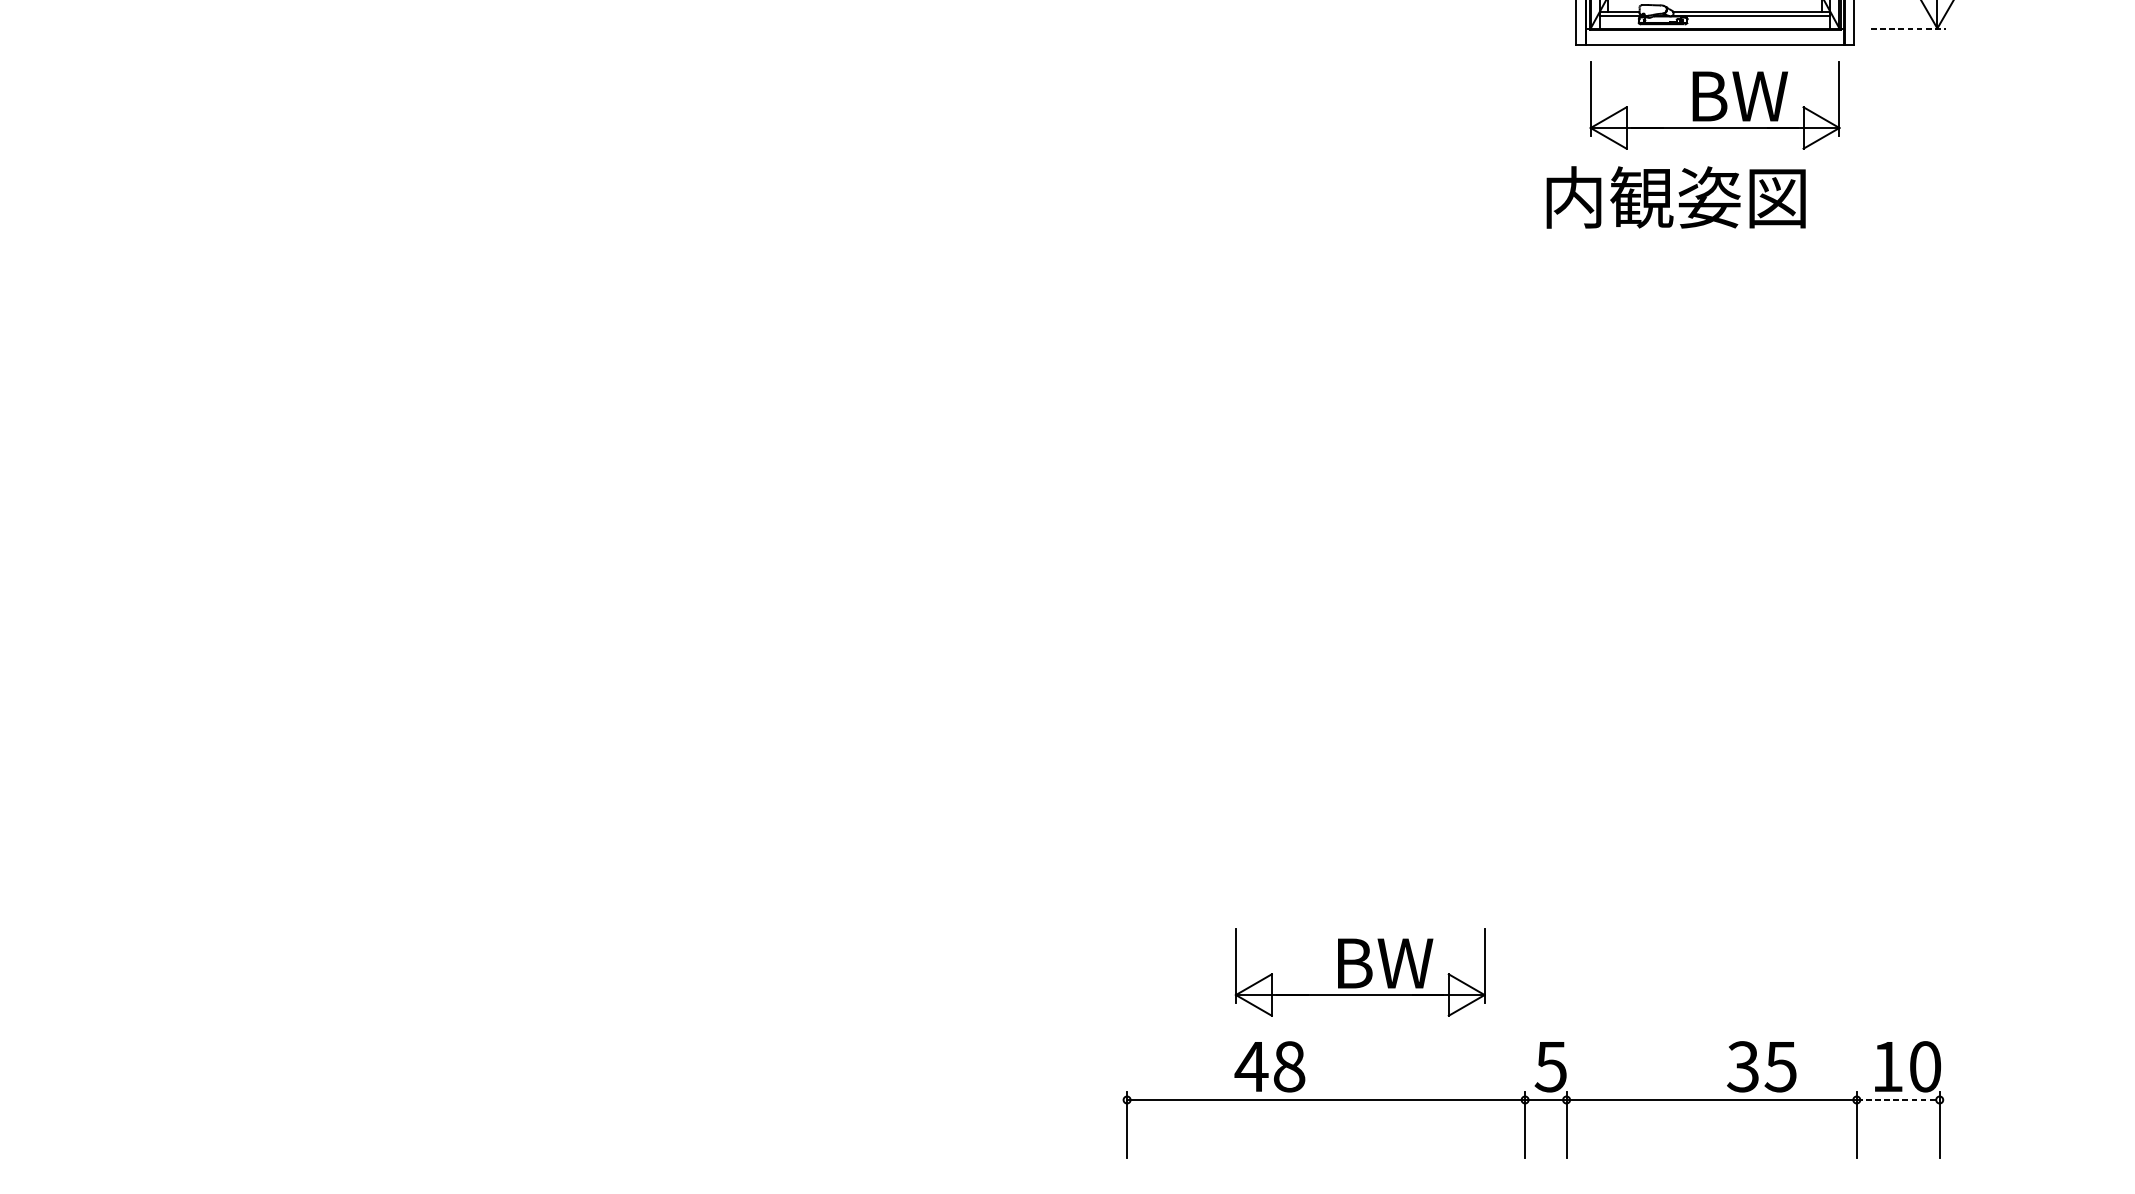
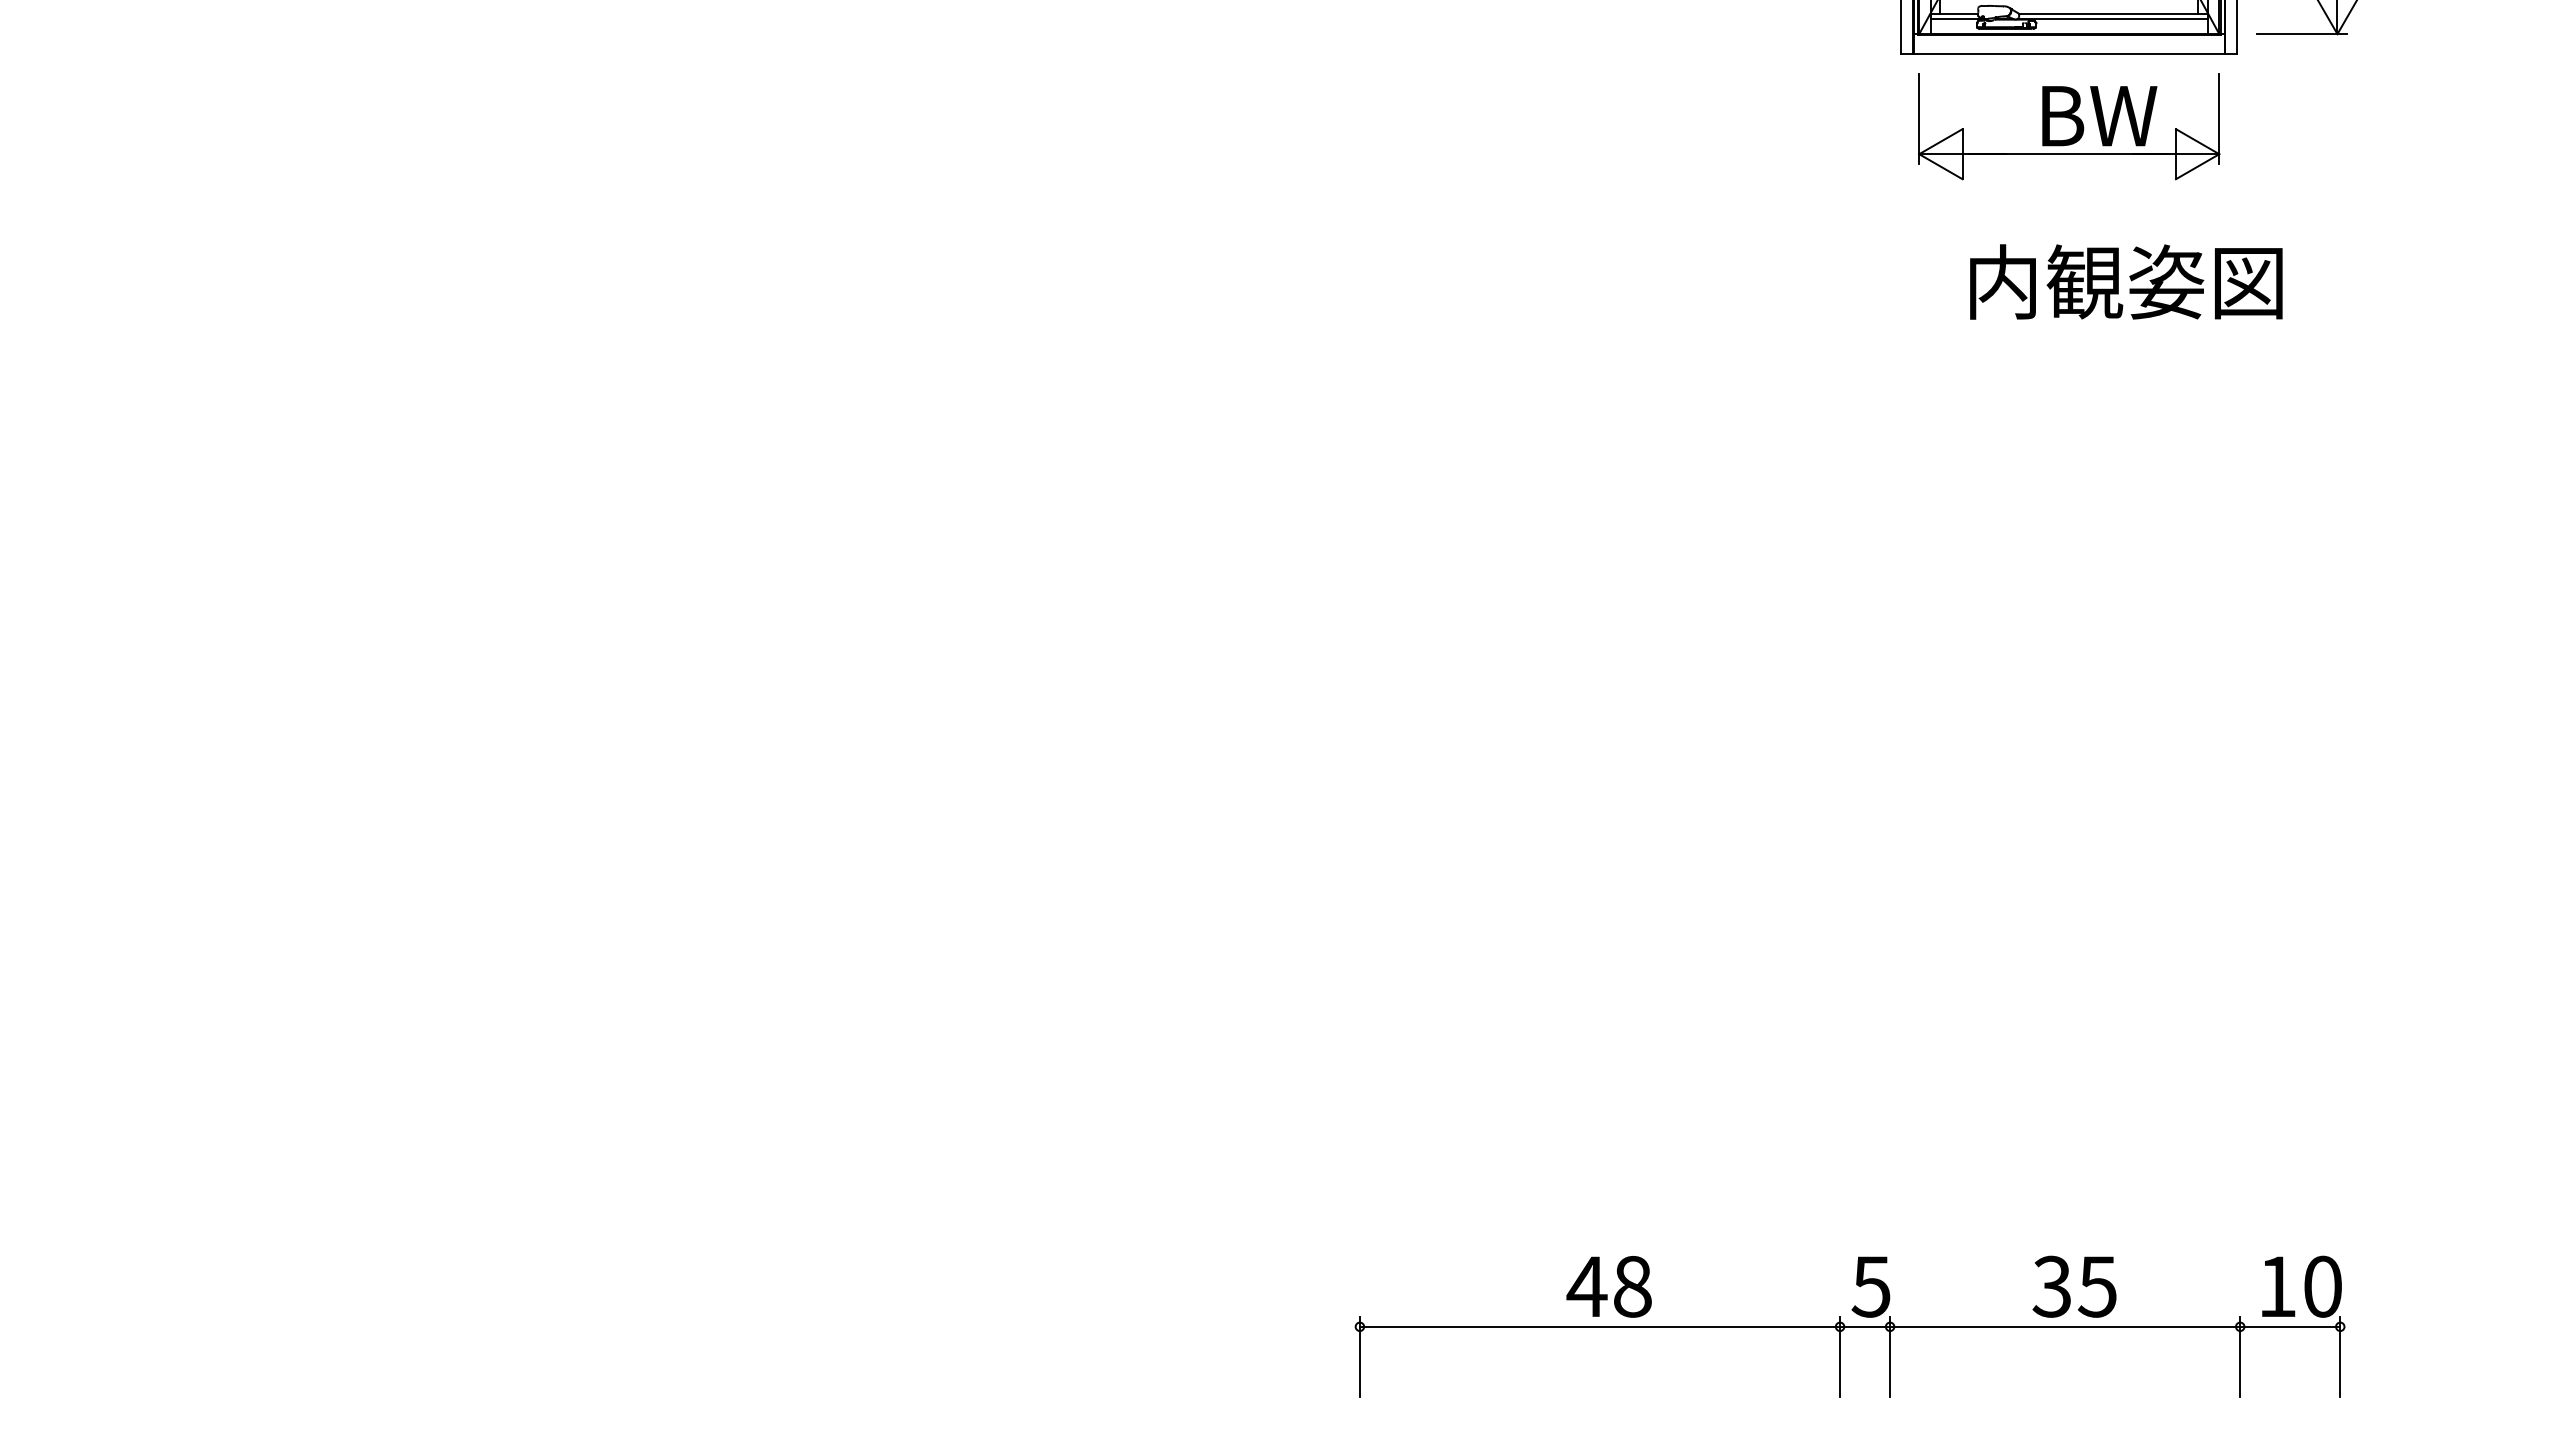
line: (1908, 28) -> (2302, 34), dashed -> solid
text: (1676, 197) -> (2126, 281), moved
part: (1360, 972) -> (1641, 1172), removed
text: (1269, 1066) -> (1608, 1286), moved
text: (1761, 1066) -> (2074, 1286), moved
line: (1898, 1099) -> (2290, 1326), dashed -> solid

